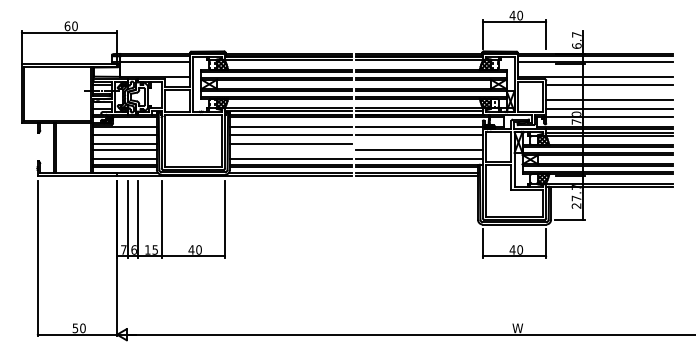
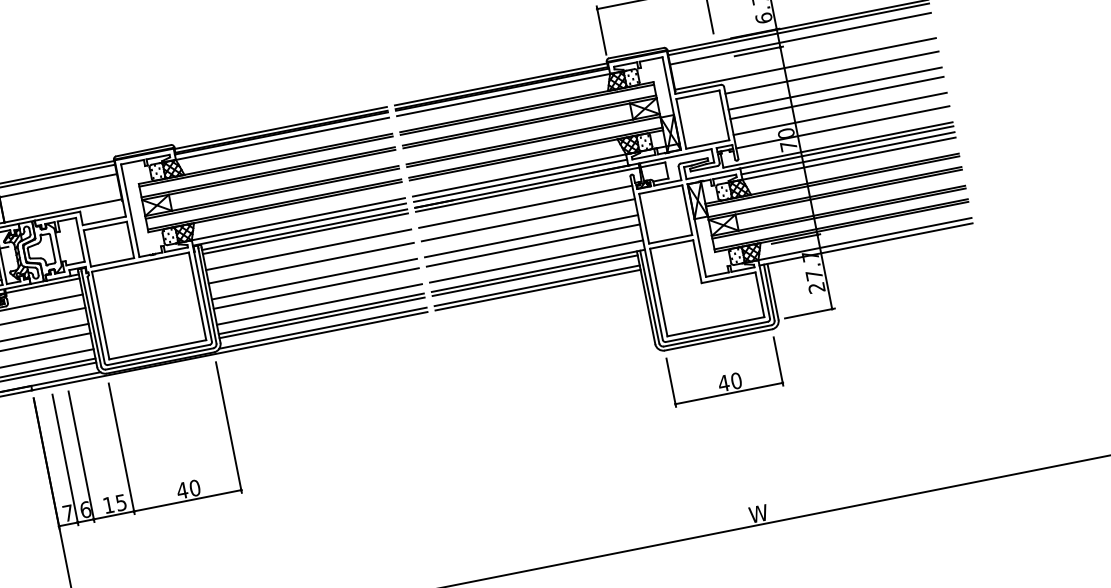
line: (609, 94) -> (835, 88), added
line: (419, 144) -> (531, 236), added
line: (290, 149) -> (315, 288), added

